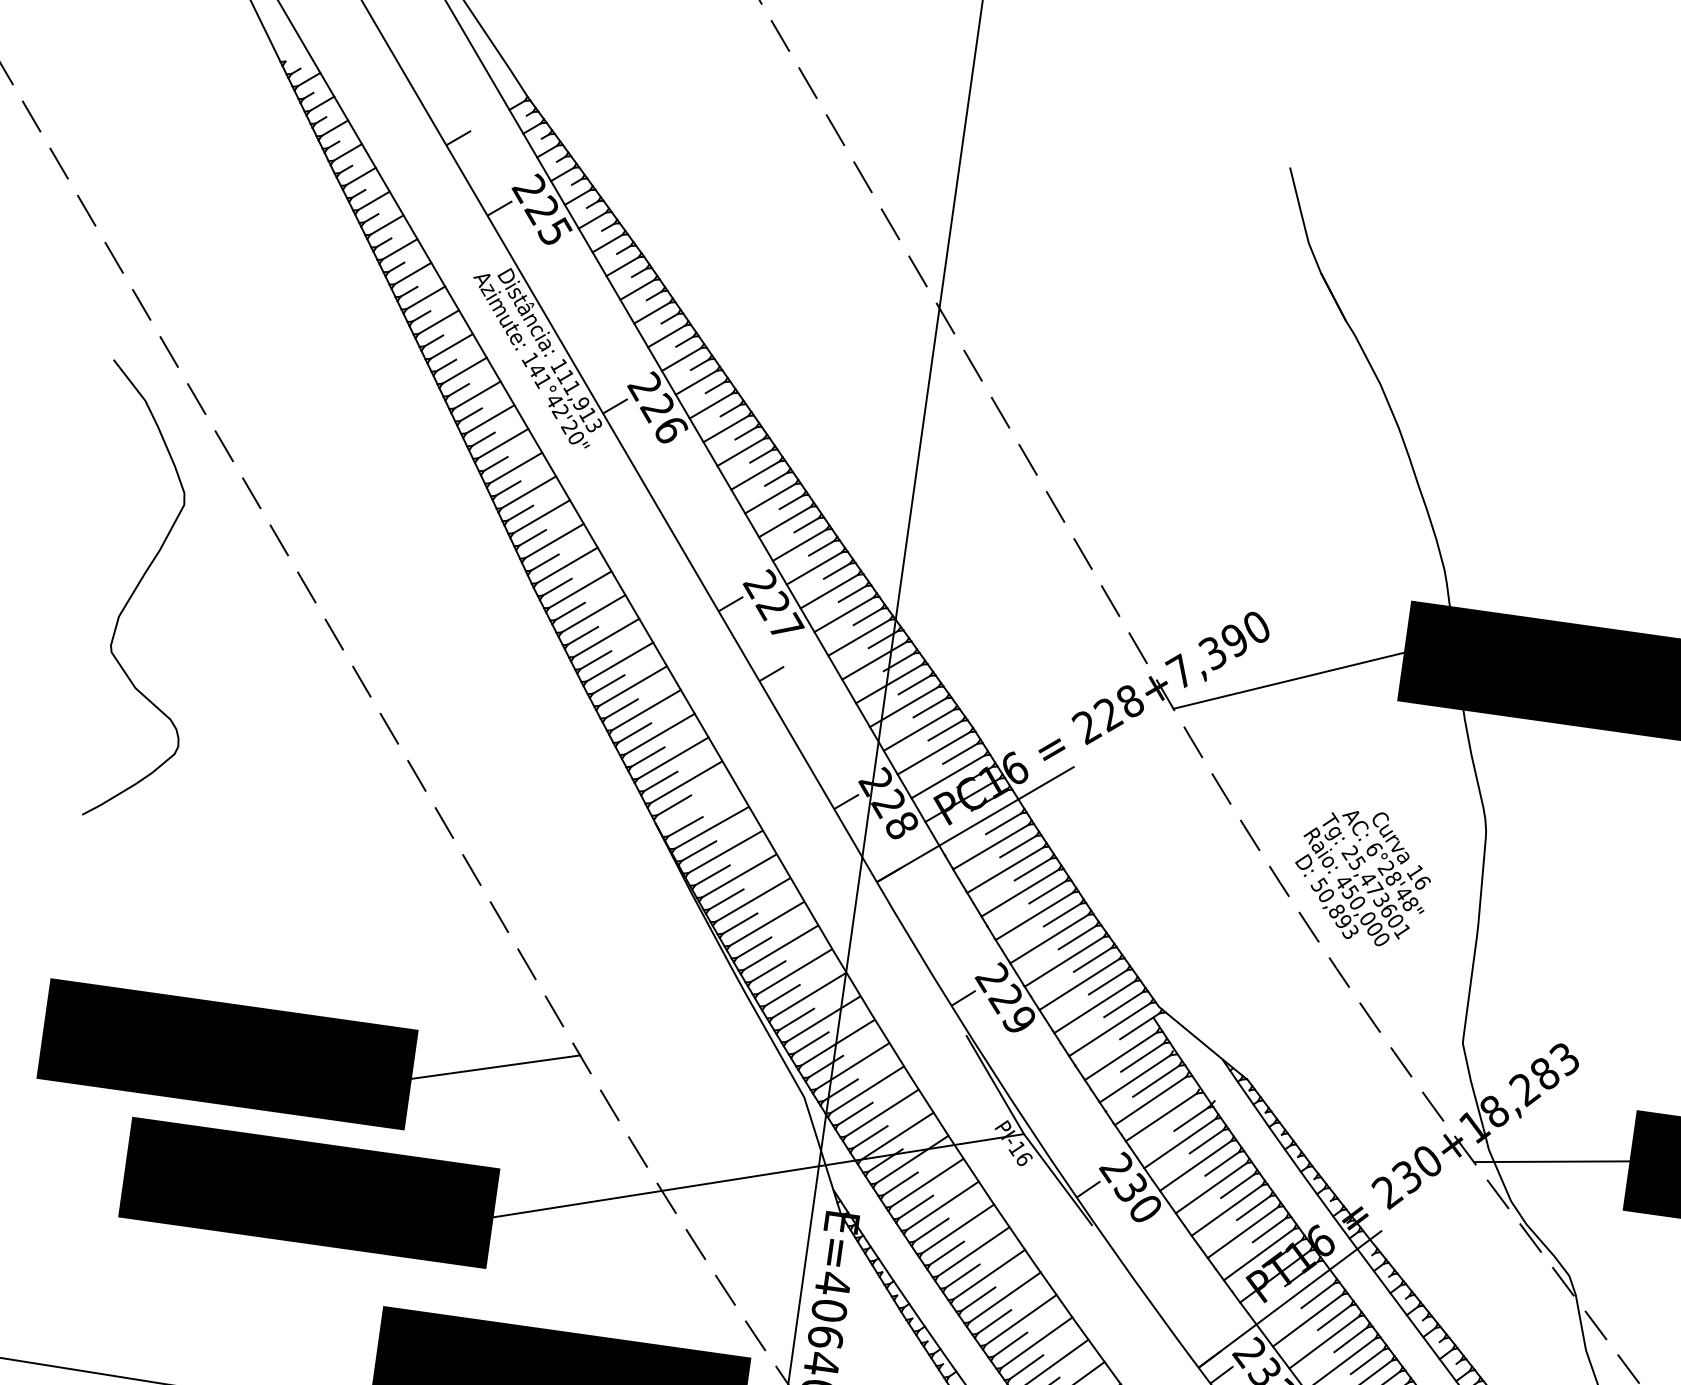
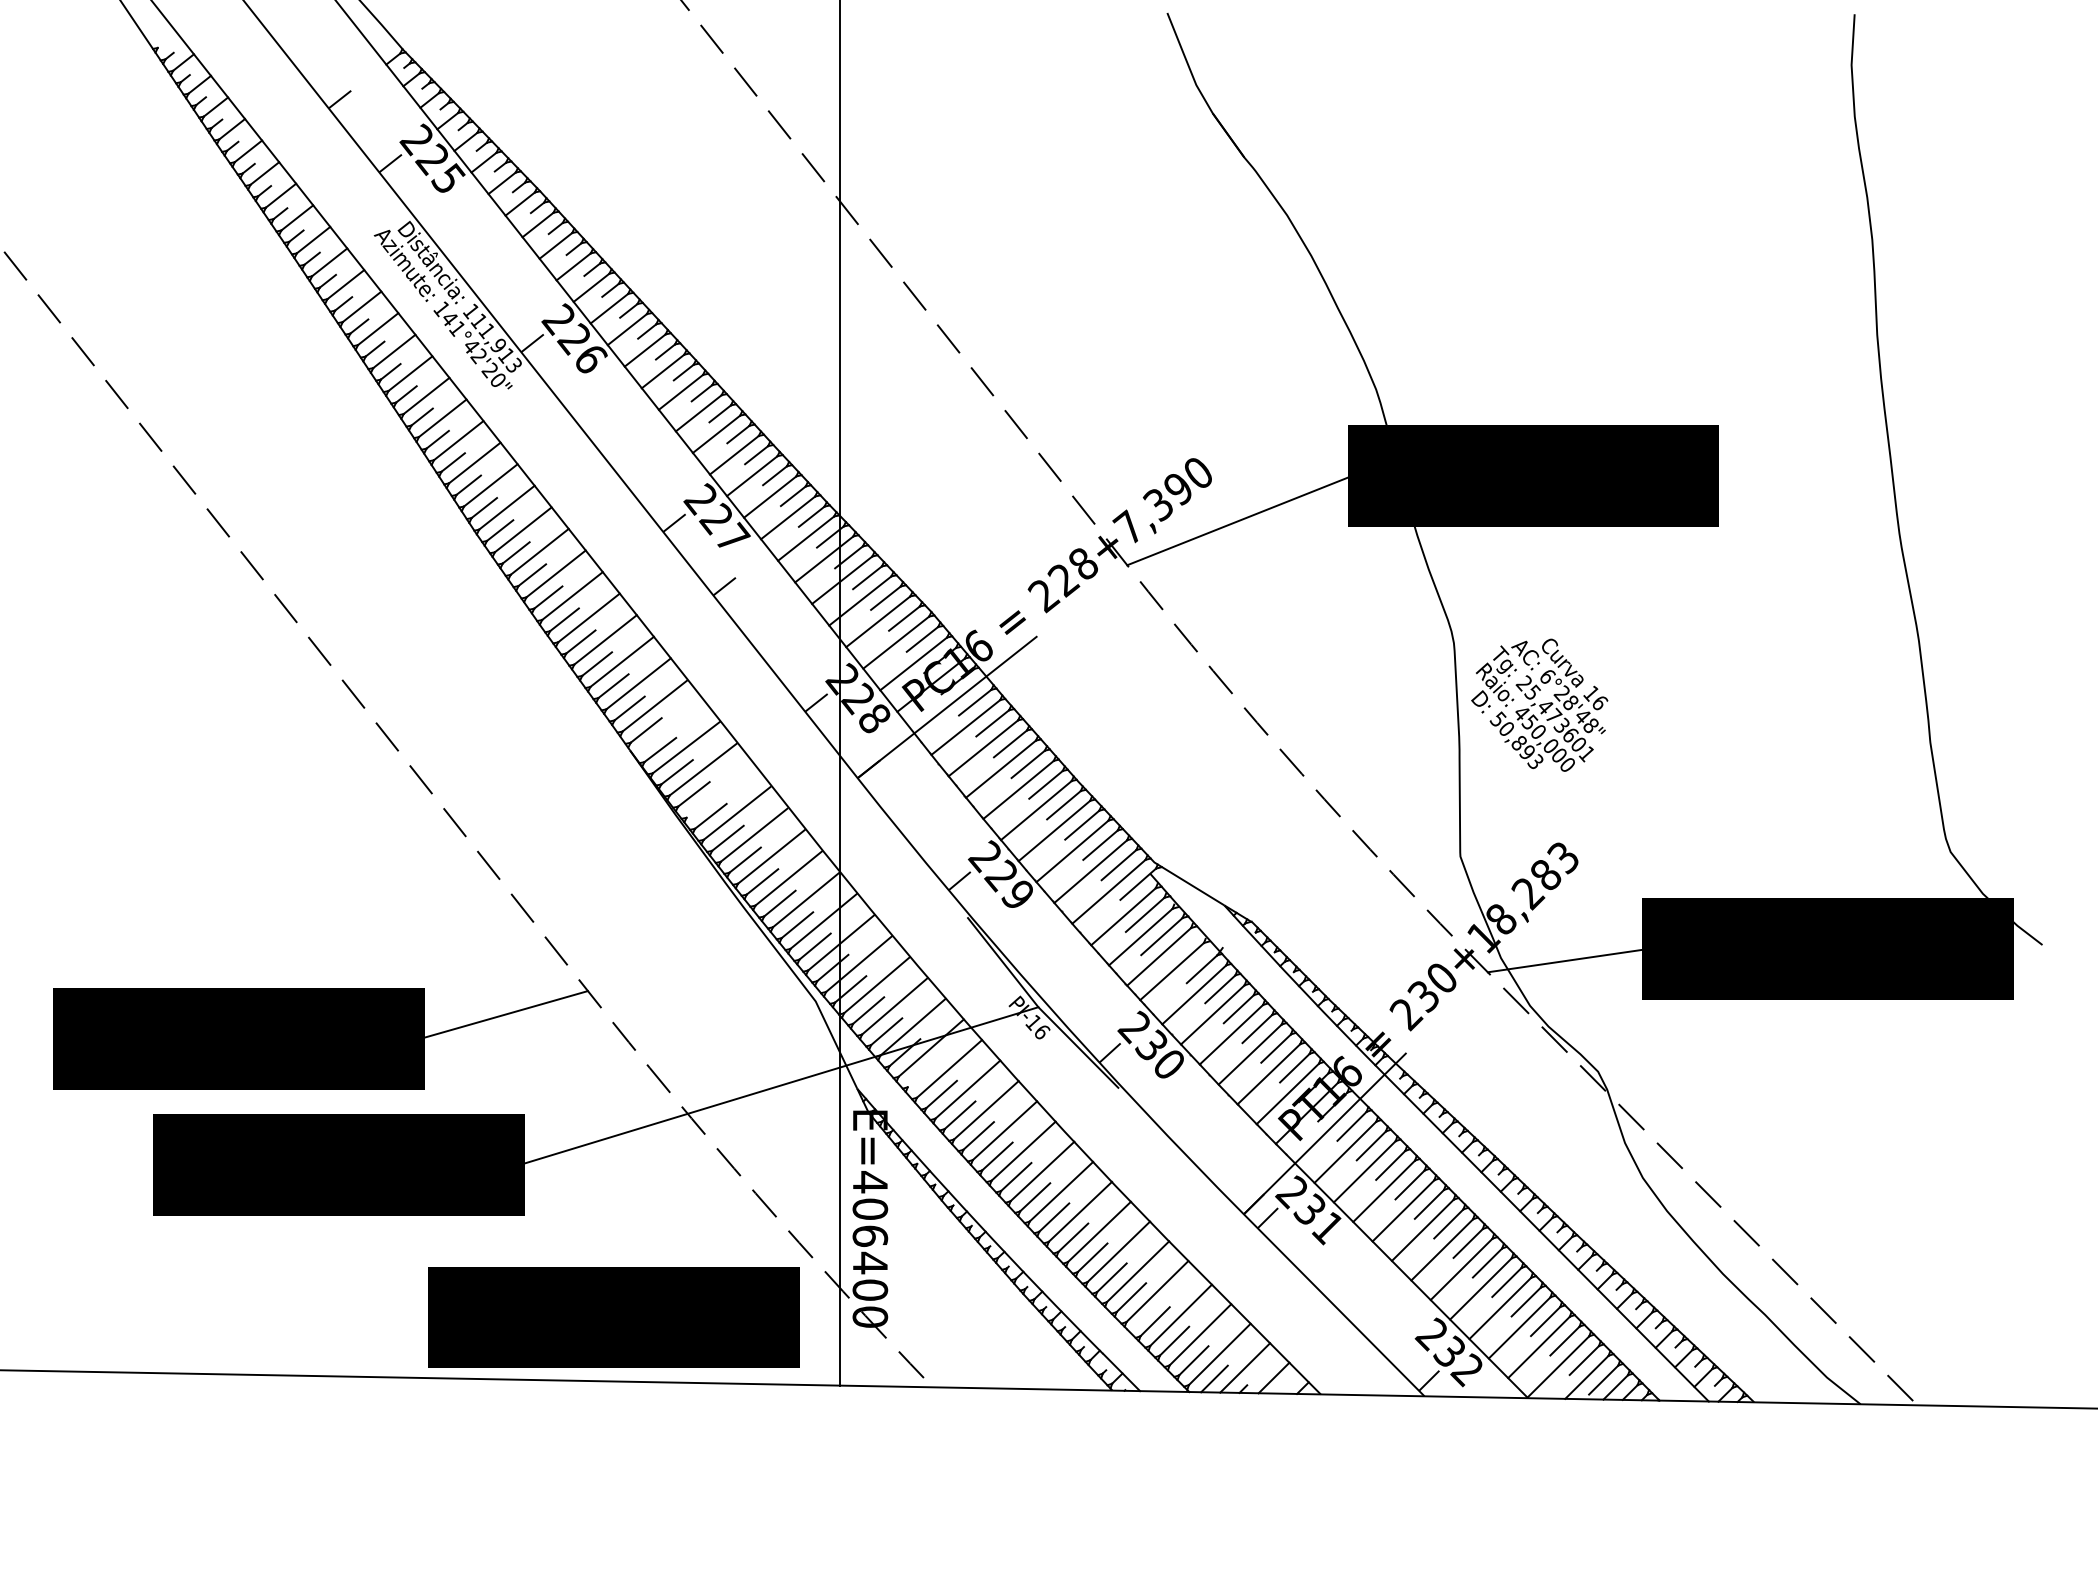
curve: (136, 590) -> (83, 592), removed
text: (1362, 875) -> (1539, 704), moved
line: (738, 876) -> (719, 791), removed
line: (899, 1183) -> (922, 1073), removed

